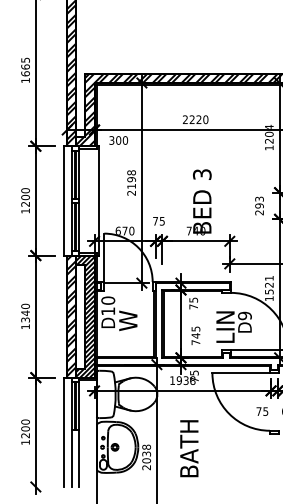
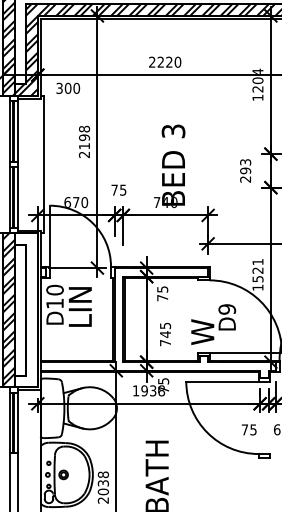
text: (128, 314) -> (80, 307), W -> LIN
hatch: (85, 316) -> (26, 310), removed
text: (225, 327) -> (202, 323), LIN -> W

